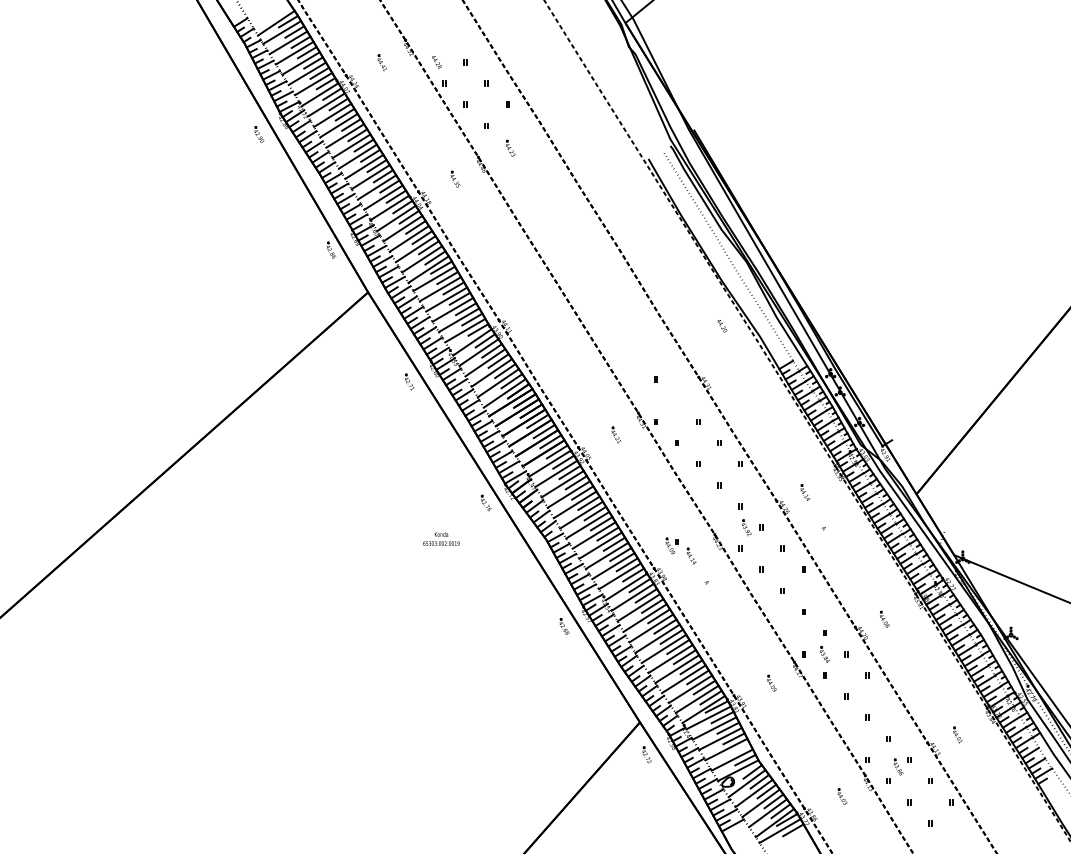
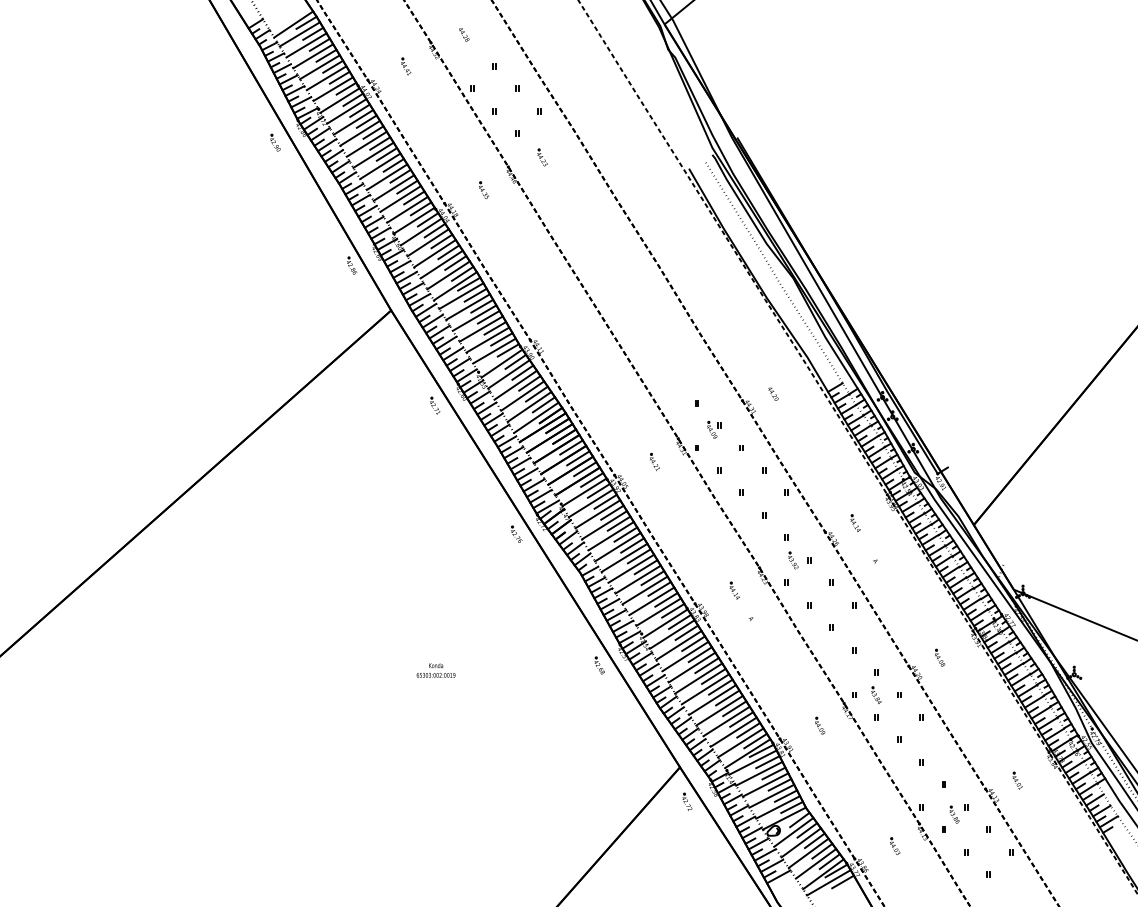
text: (437, 61) -> (464, 34), moved
text: (722, 325) -> (773, 393), moved
text: (440, 539) -> (435, 670), moved
part: (672, 545) -> (714, 429), moved
line: (740, 748) -> (786, 795), added

